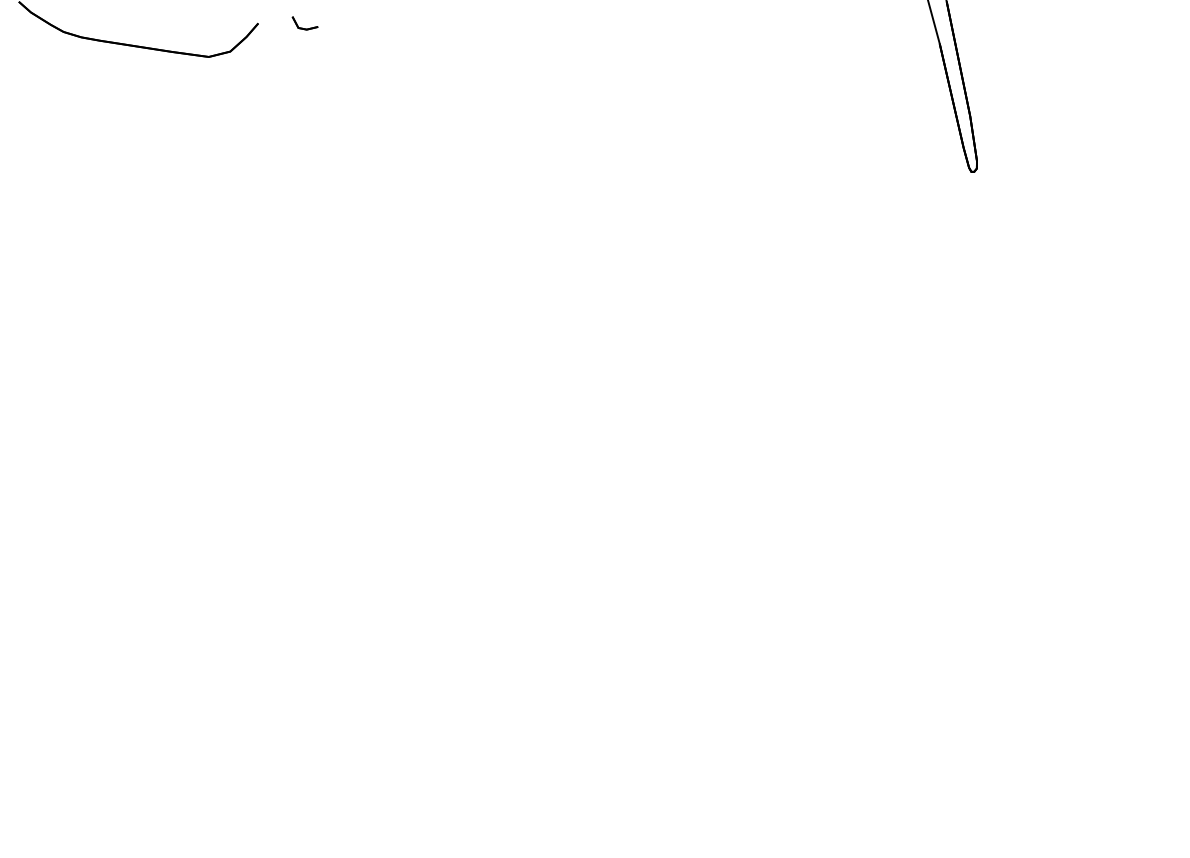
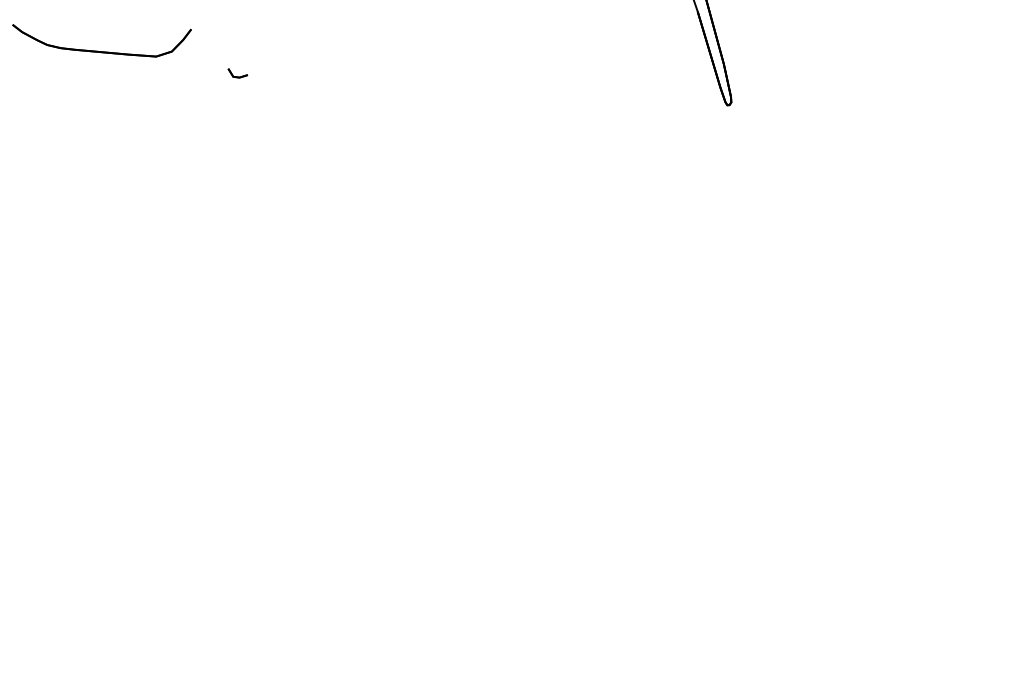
part: (304, 23) -> (237, 73), moved

